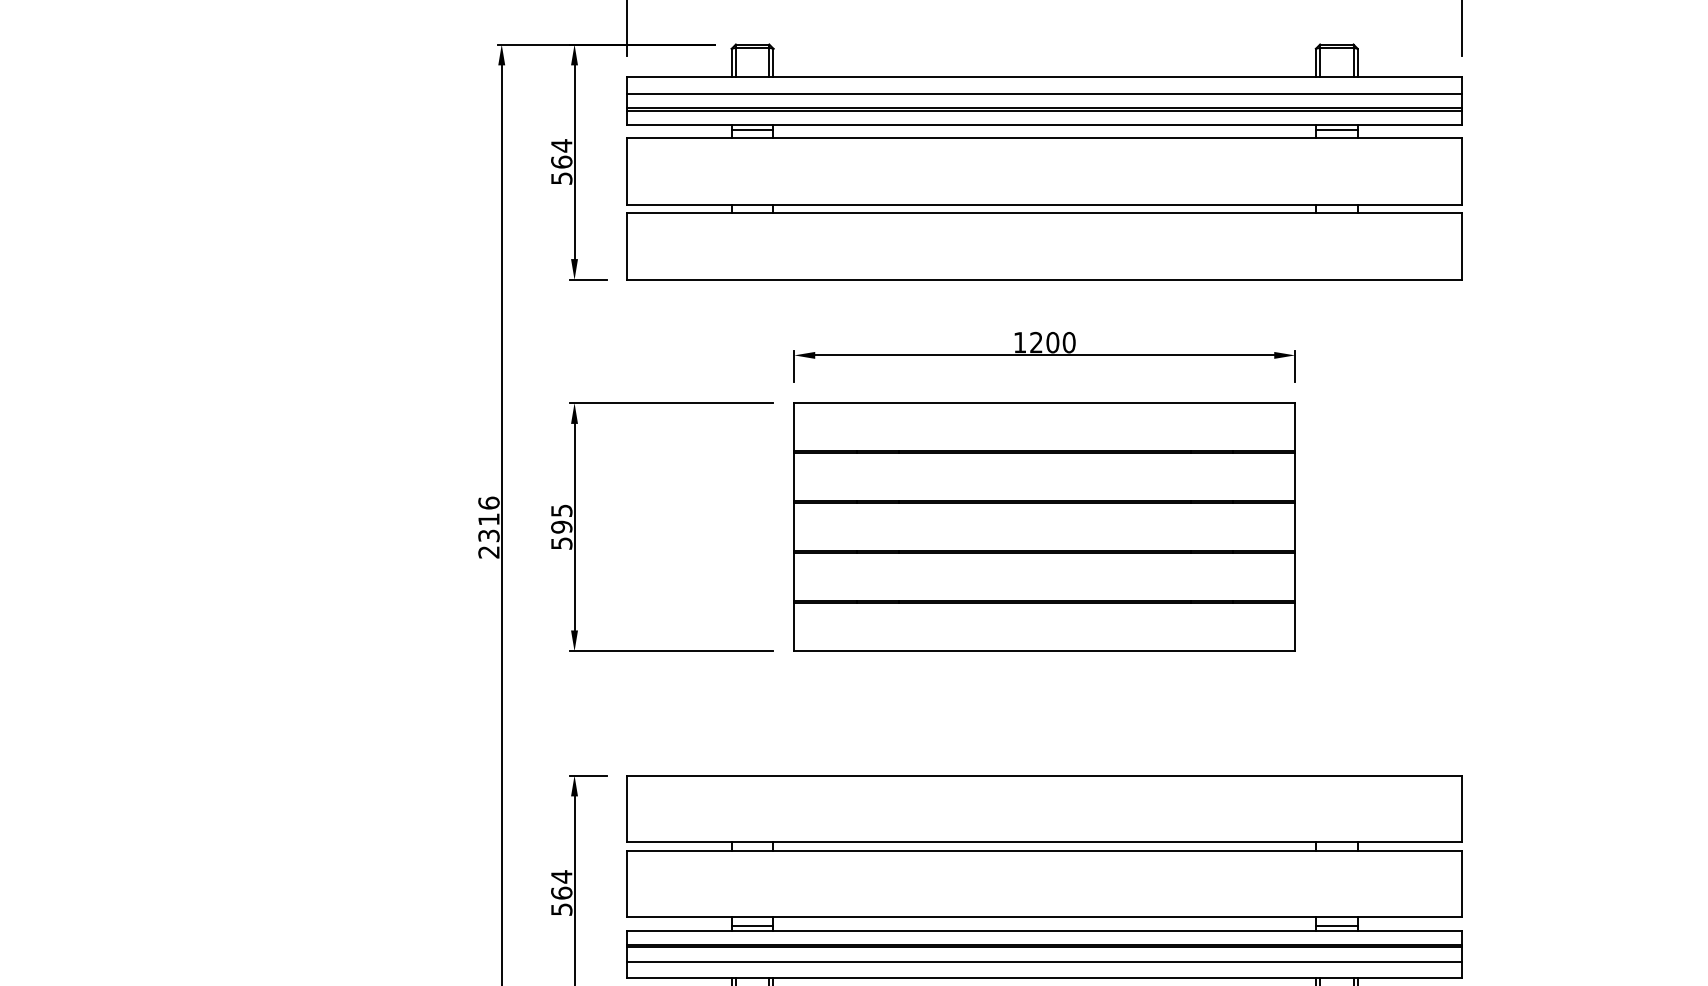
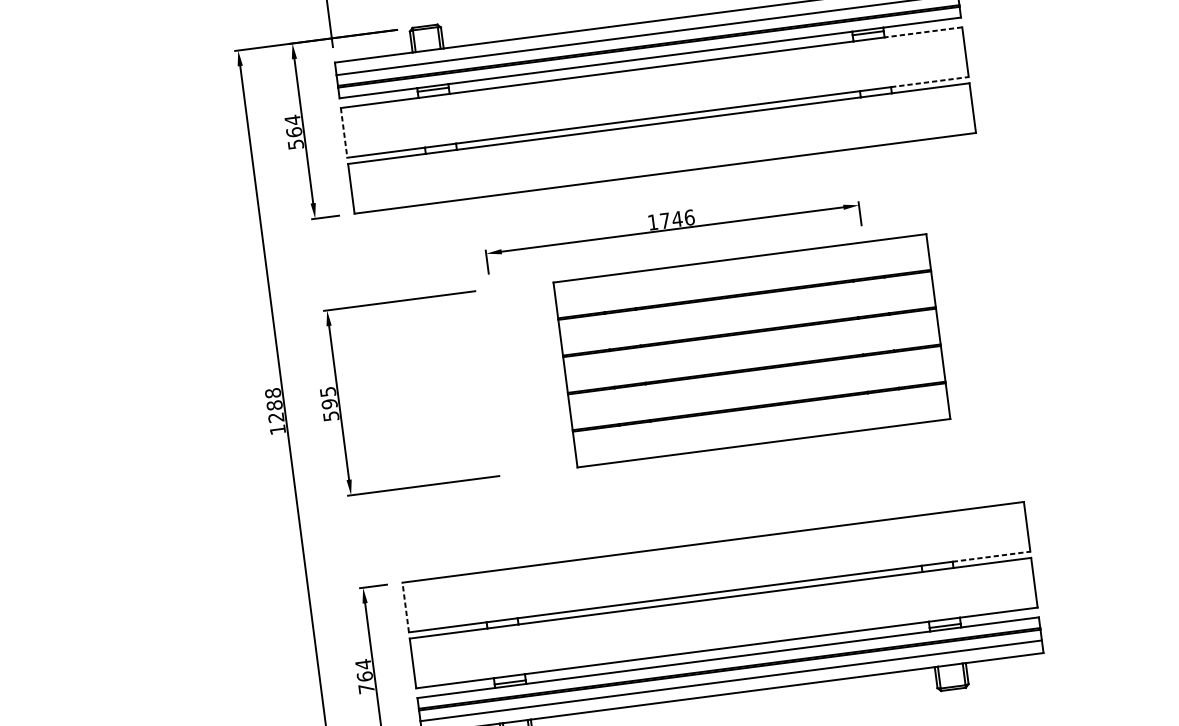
line: (1409, 138) -> (923, 32), solid -> dashed
line: (627, 171) -> (344, 132), solid -> dashed
line: (1410, 204) -> (930, 81), solid -> dashed
text: (1052, 342) -> (677, 219), 1200 -> 1746
part: (1044, 526) -> (751, 350), moved
text: (488, 527) -> (275, 411), 2316 -> 1288
line: (627, 808) -> (405, 607), solid -> dashed
line: (1410, 842) -> (992, 556), solid -> dashed
text: (561, 909) -> (366, 688), 564 -> 764

